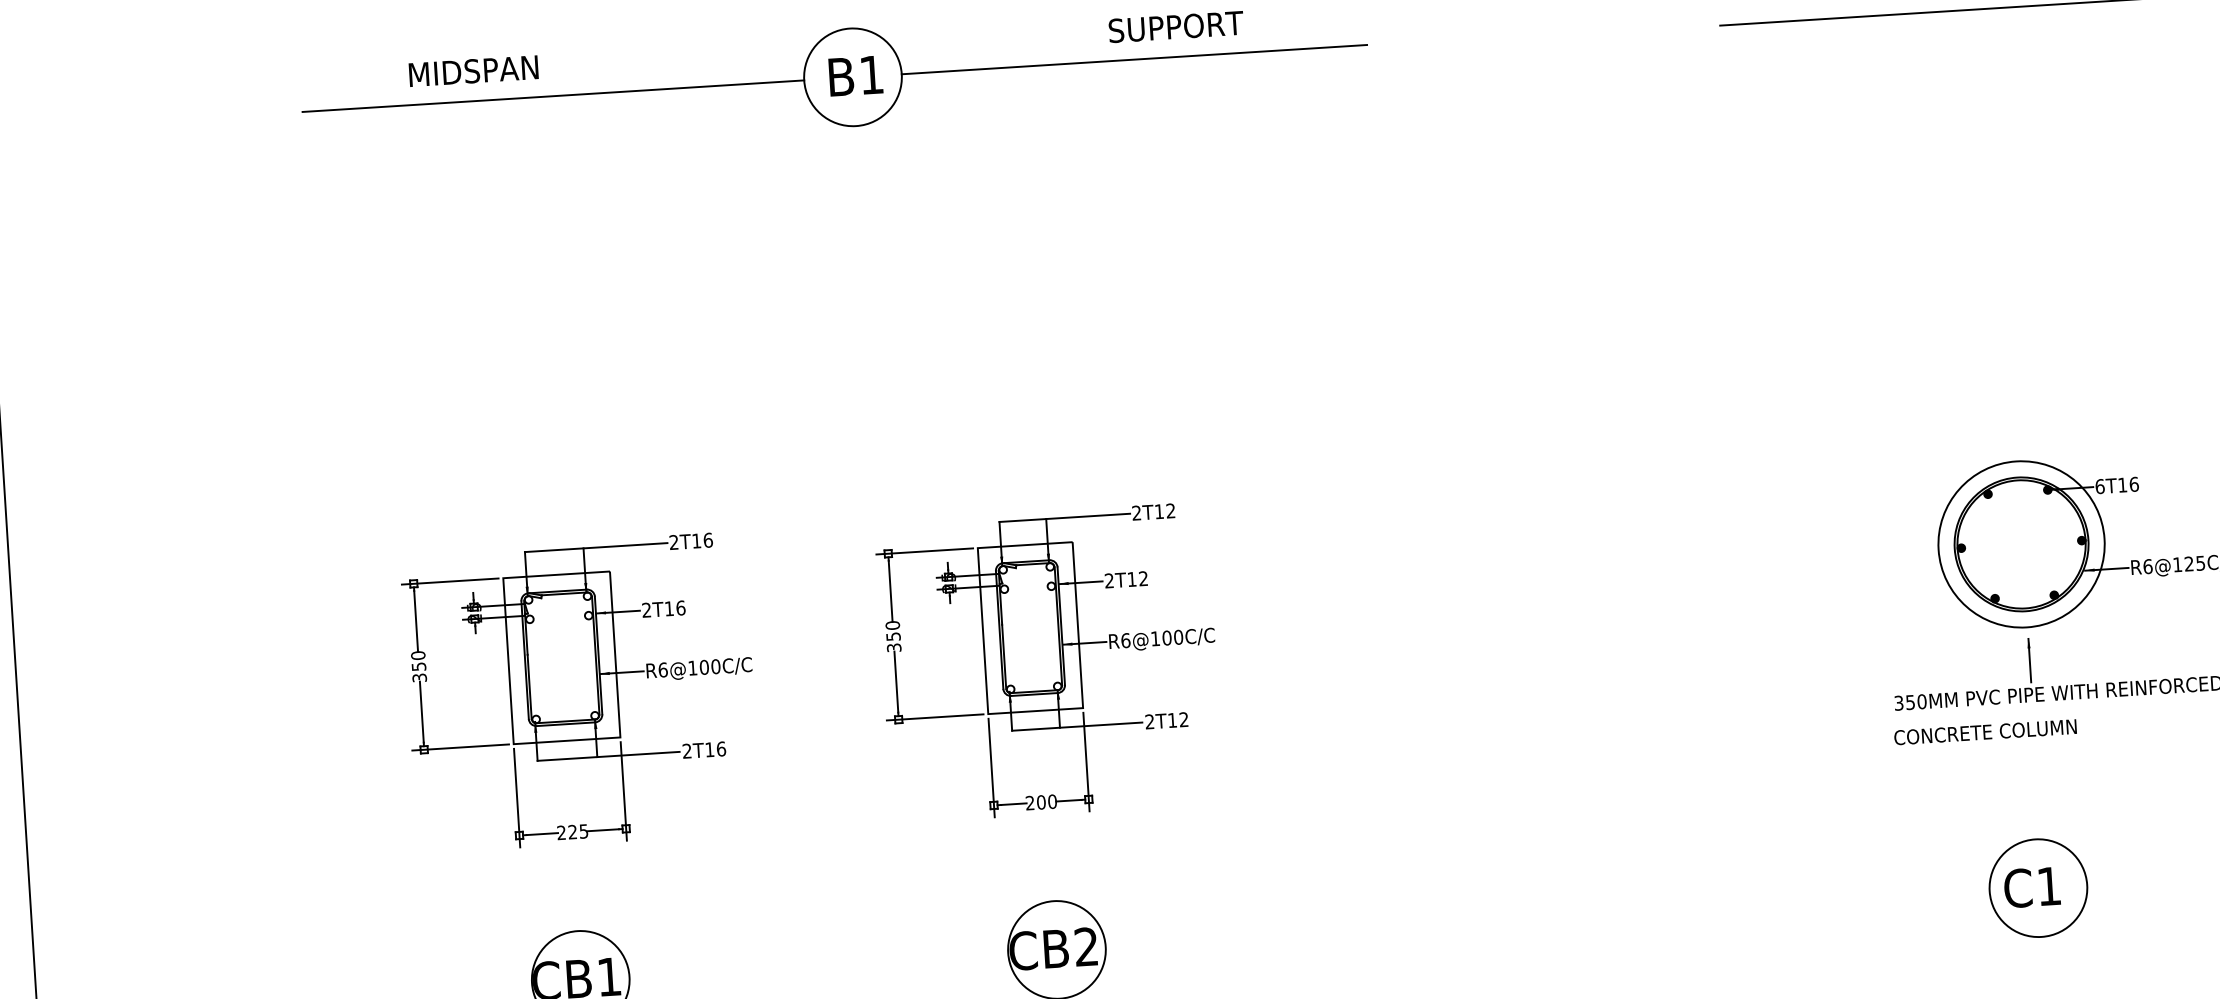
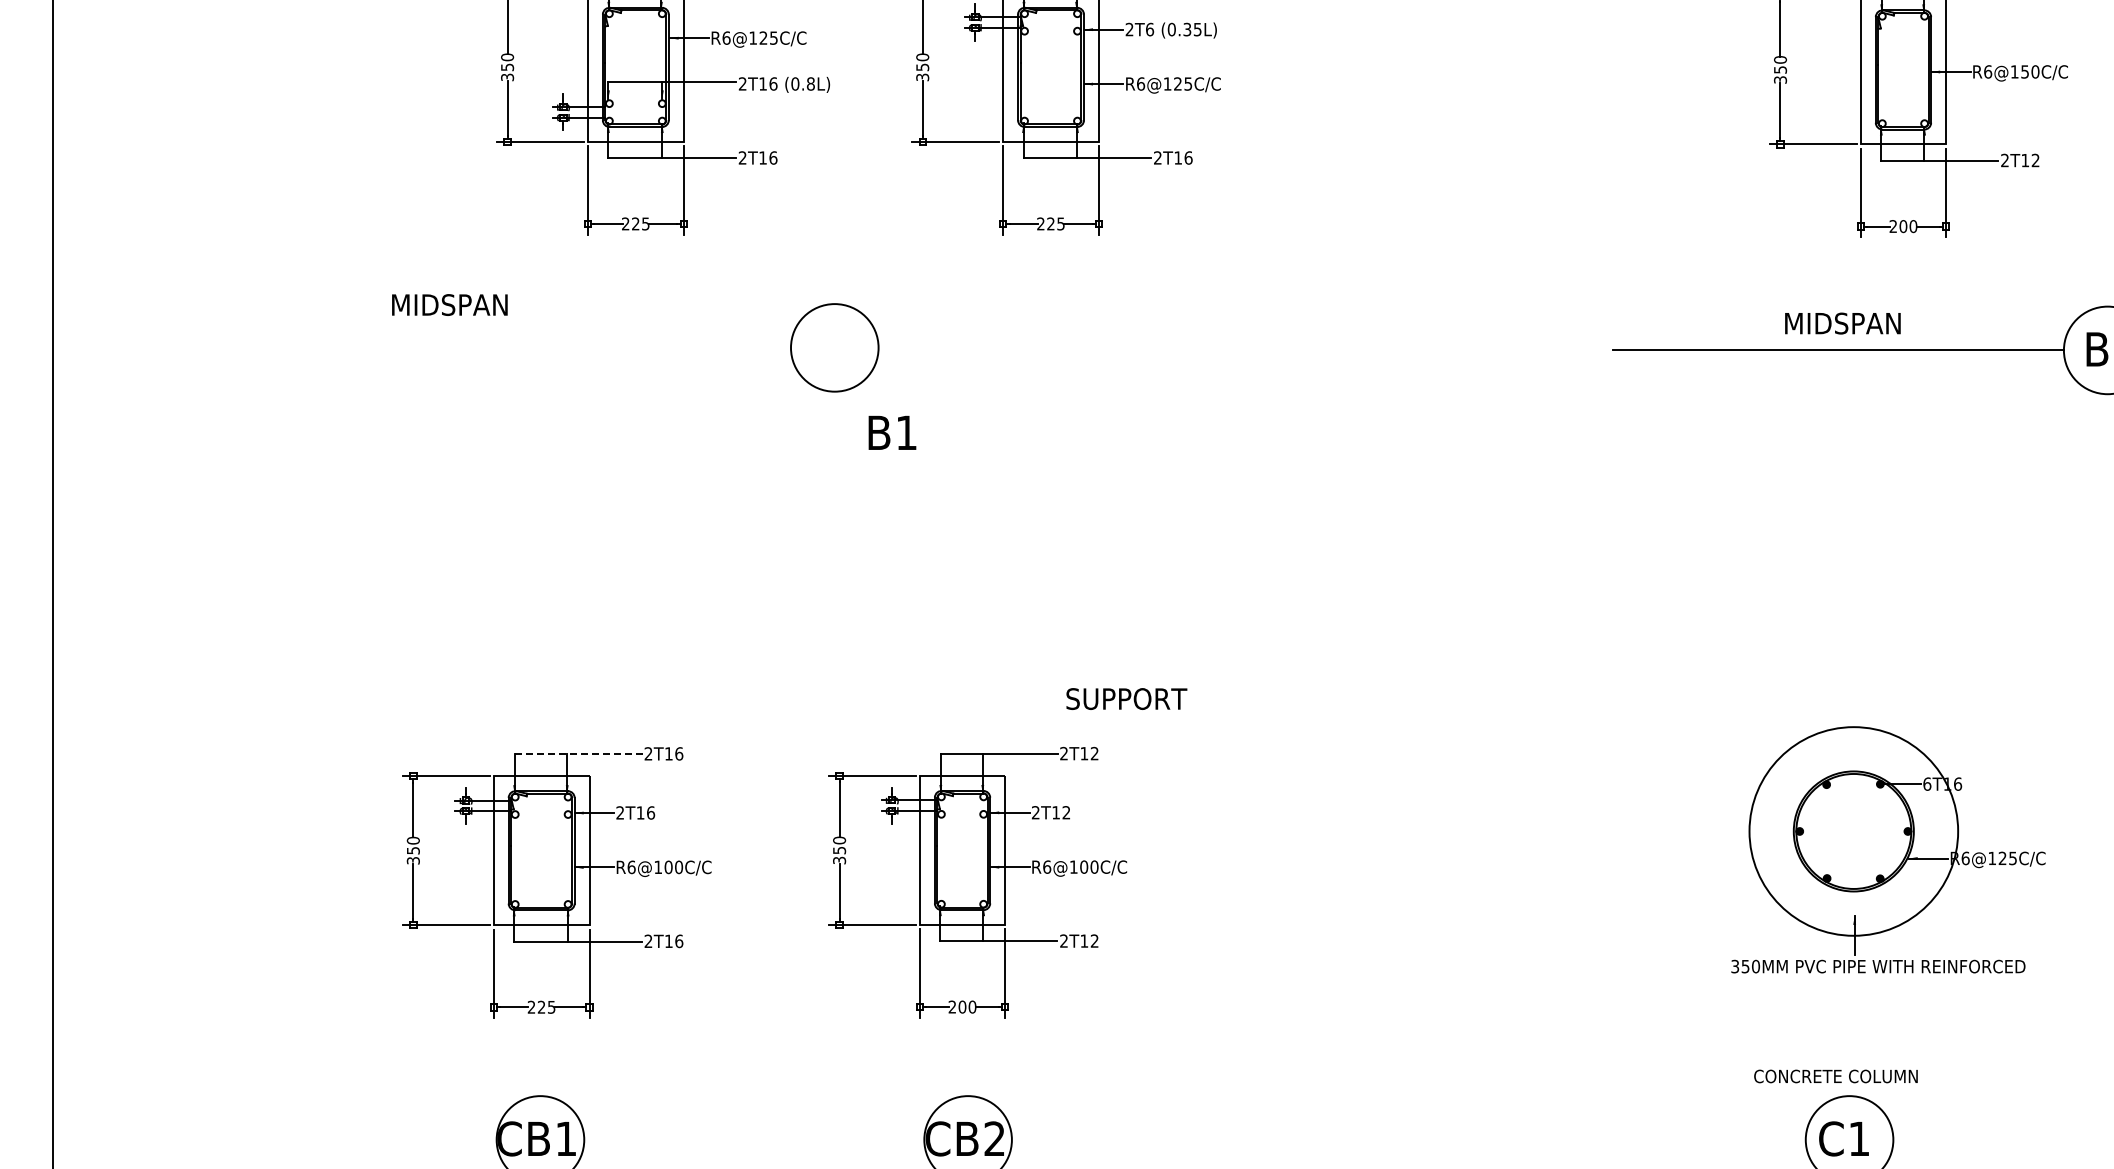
text: (1175, 26) -> (1126, 698), moved
line: (1134, 59) -> (1087, 347), removed
text: (473, 70) -> (449, 304), moved
text: (855, 75) -> (892, 432), moved
line: (553, 95) -> (565, 347), removed
circle: (2021, 543) -> (1853, 830), size x1.4
line: (596, 548) -> (578, 754), solid -> dashed
text: (1984, 732) -> (1835, 1076), moved

